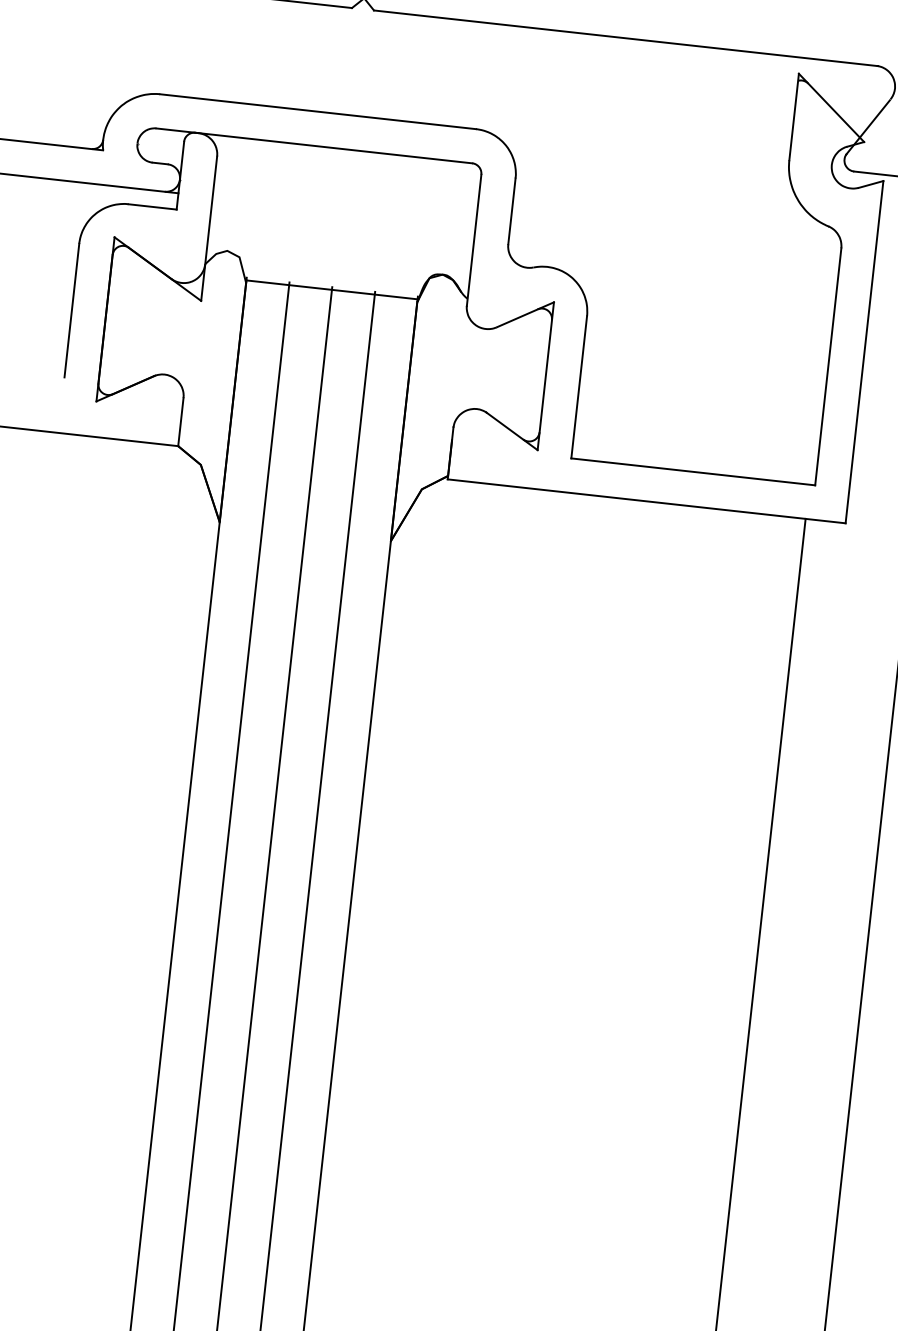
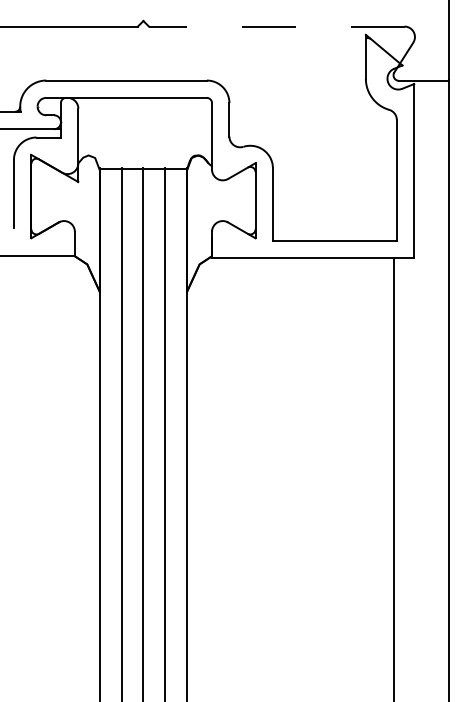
line: (624, 37) -> (276, 26), solid -> dashed

